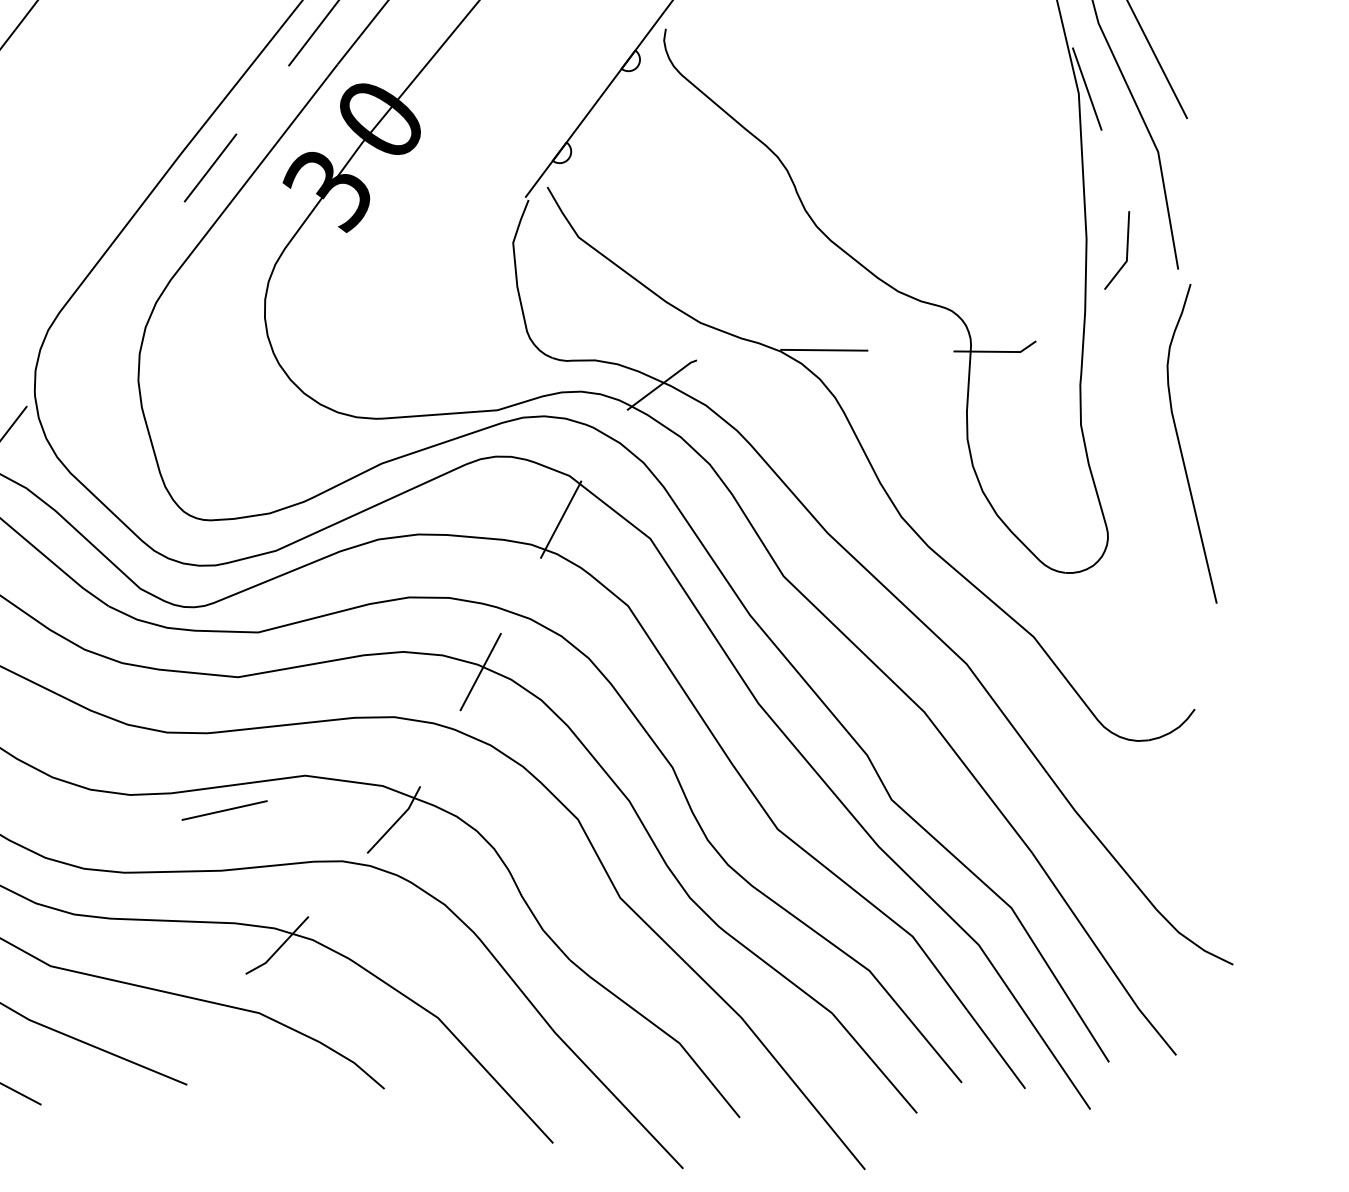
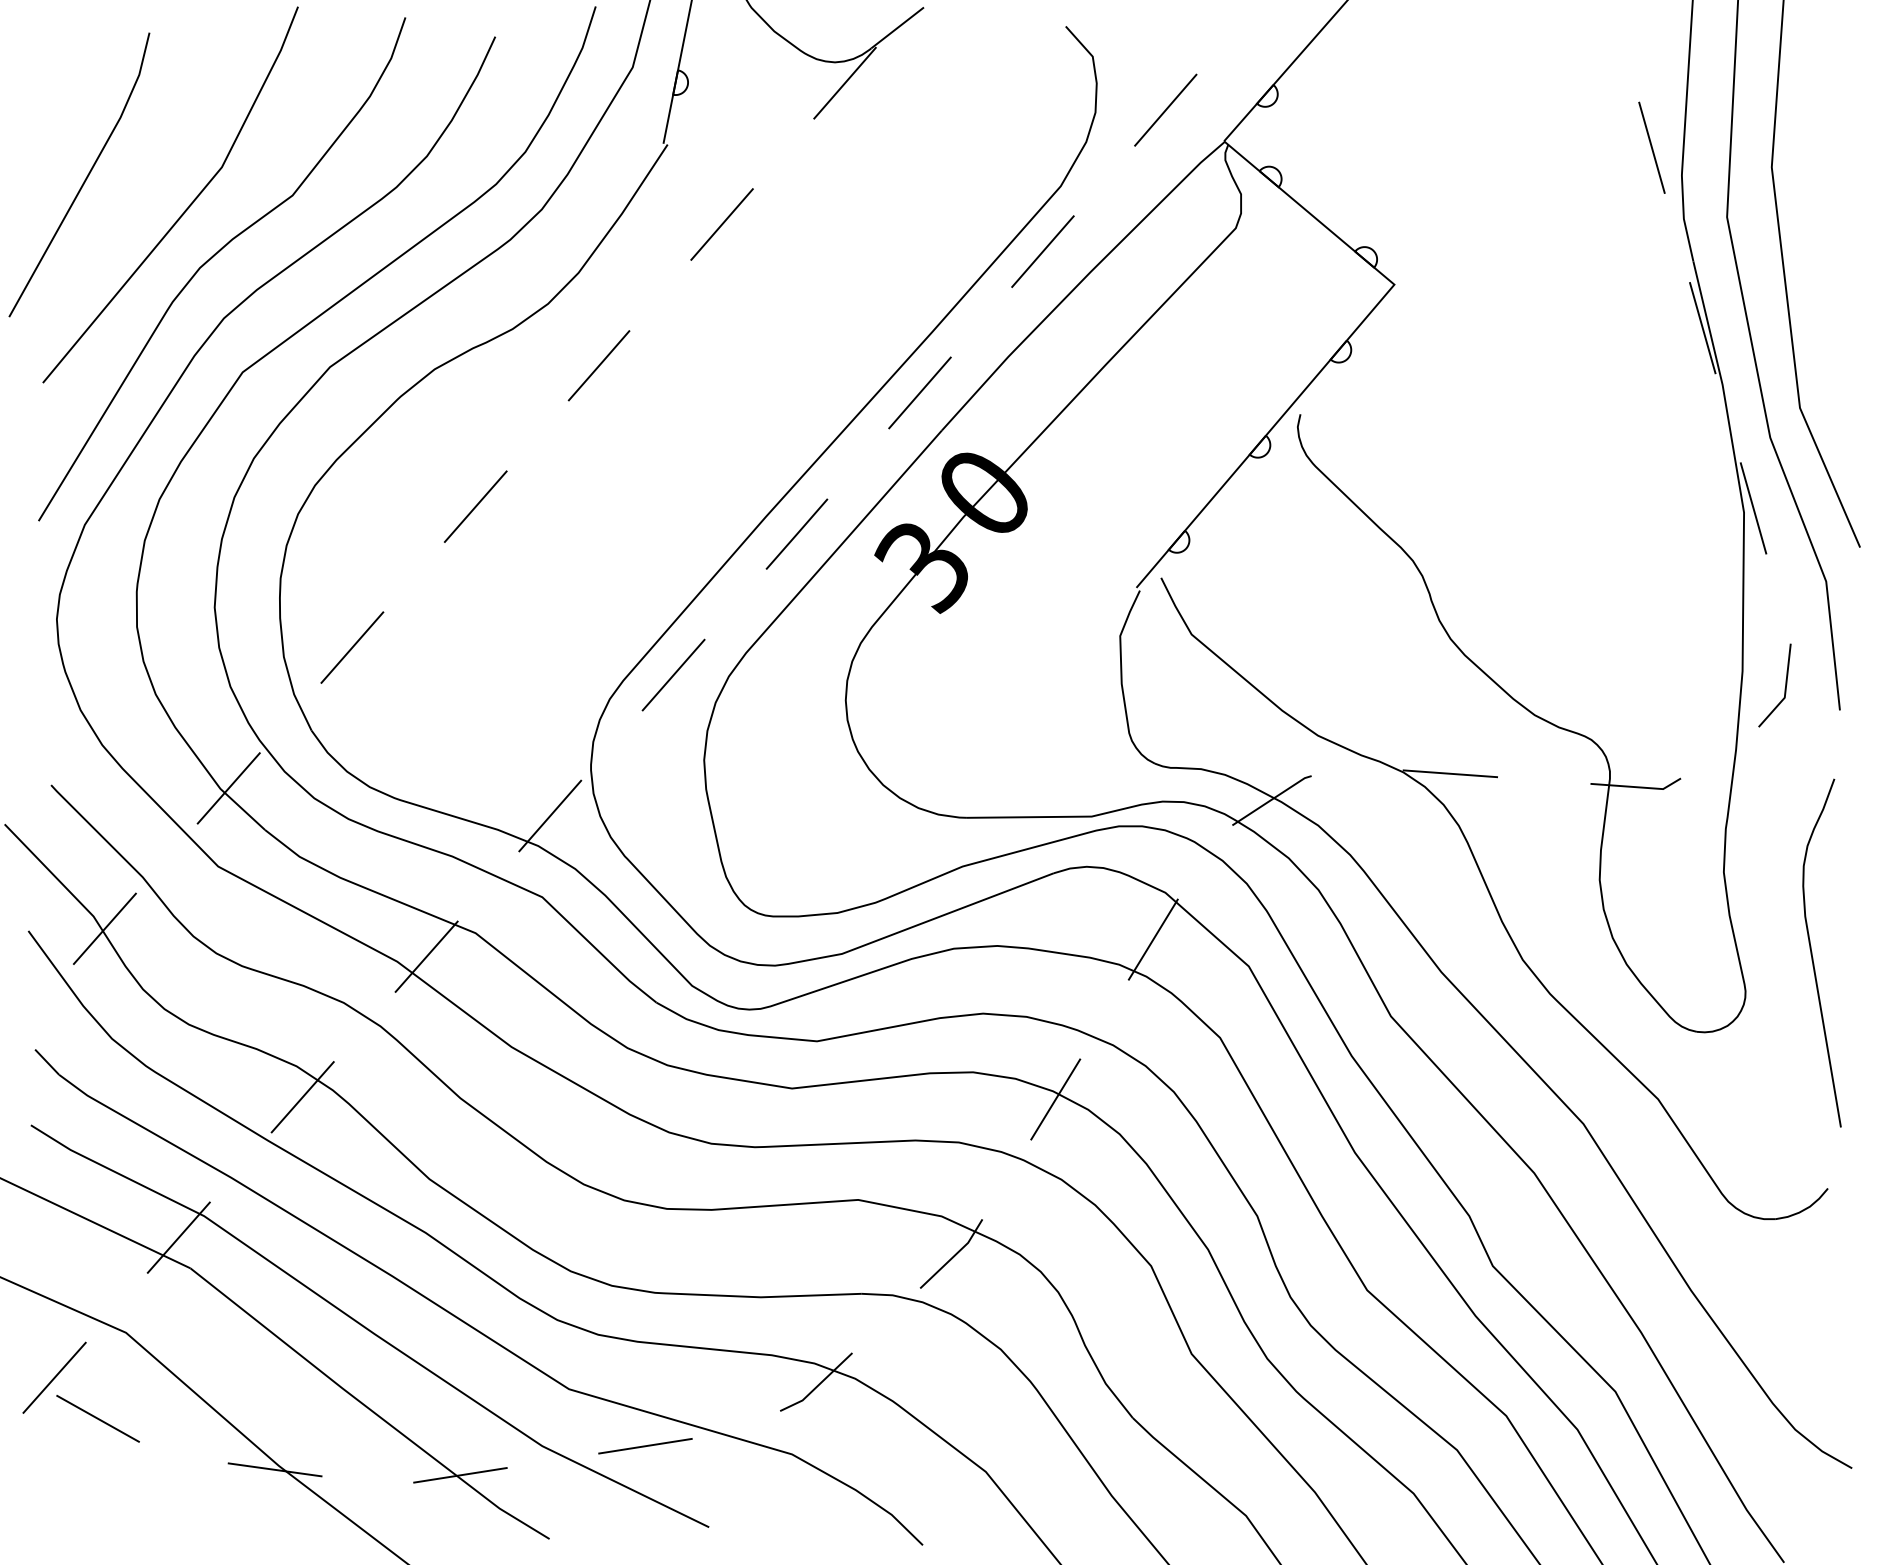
line: (105, 303) -> (673, 674), added
curve: (1180, 444) -> (1812, 952), moved
line: (224, 810) -> (645, 1446), moved

